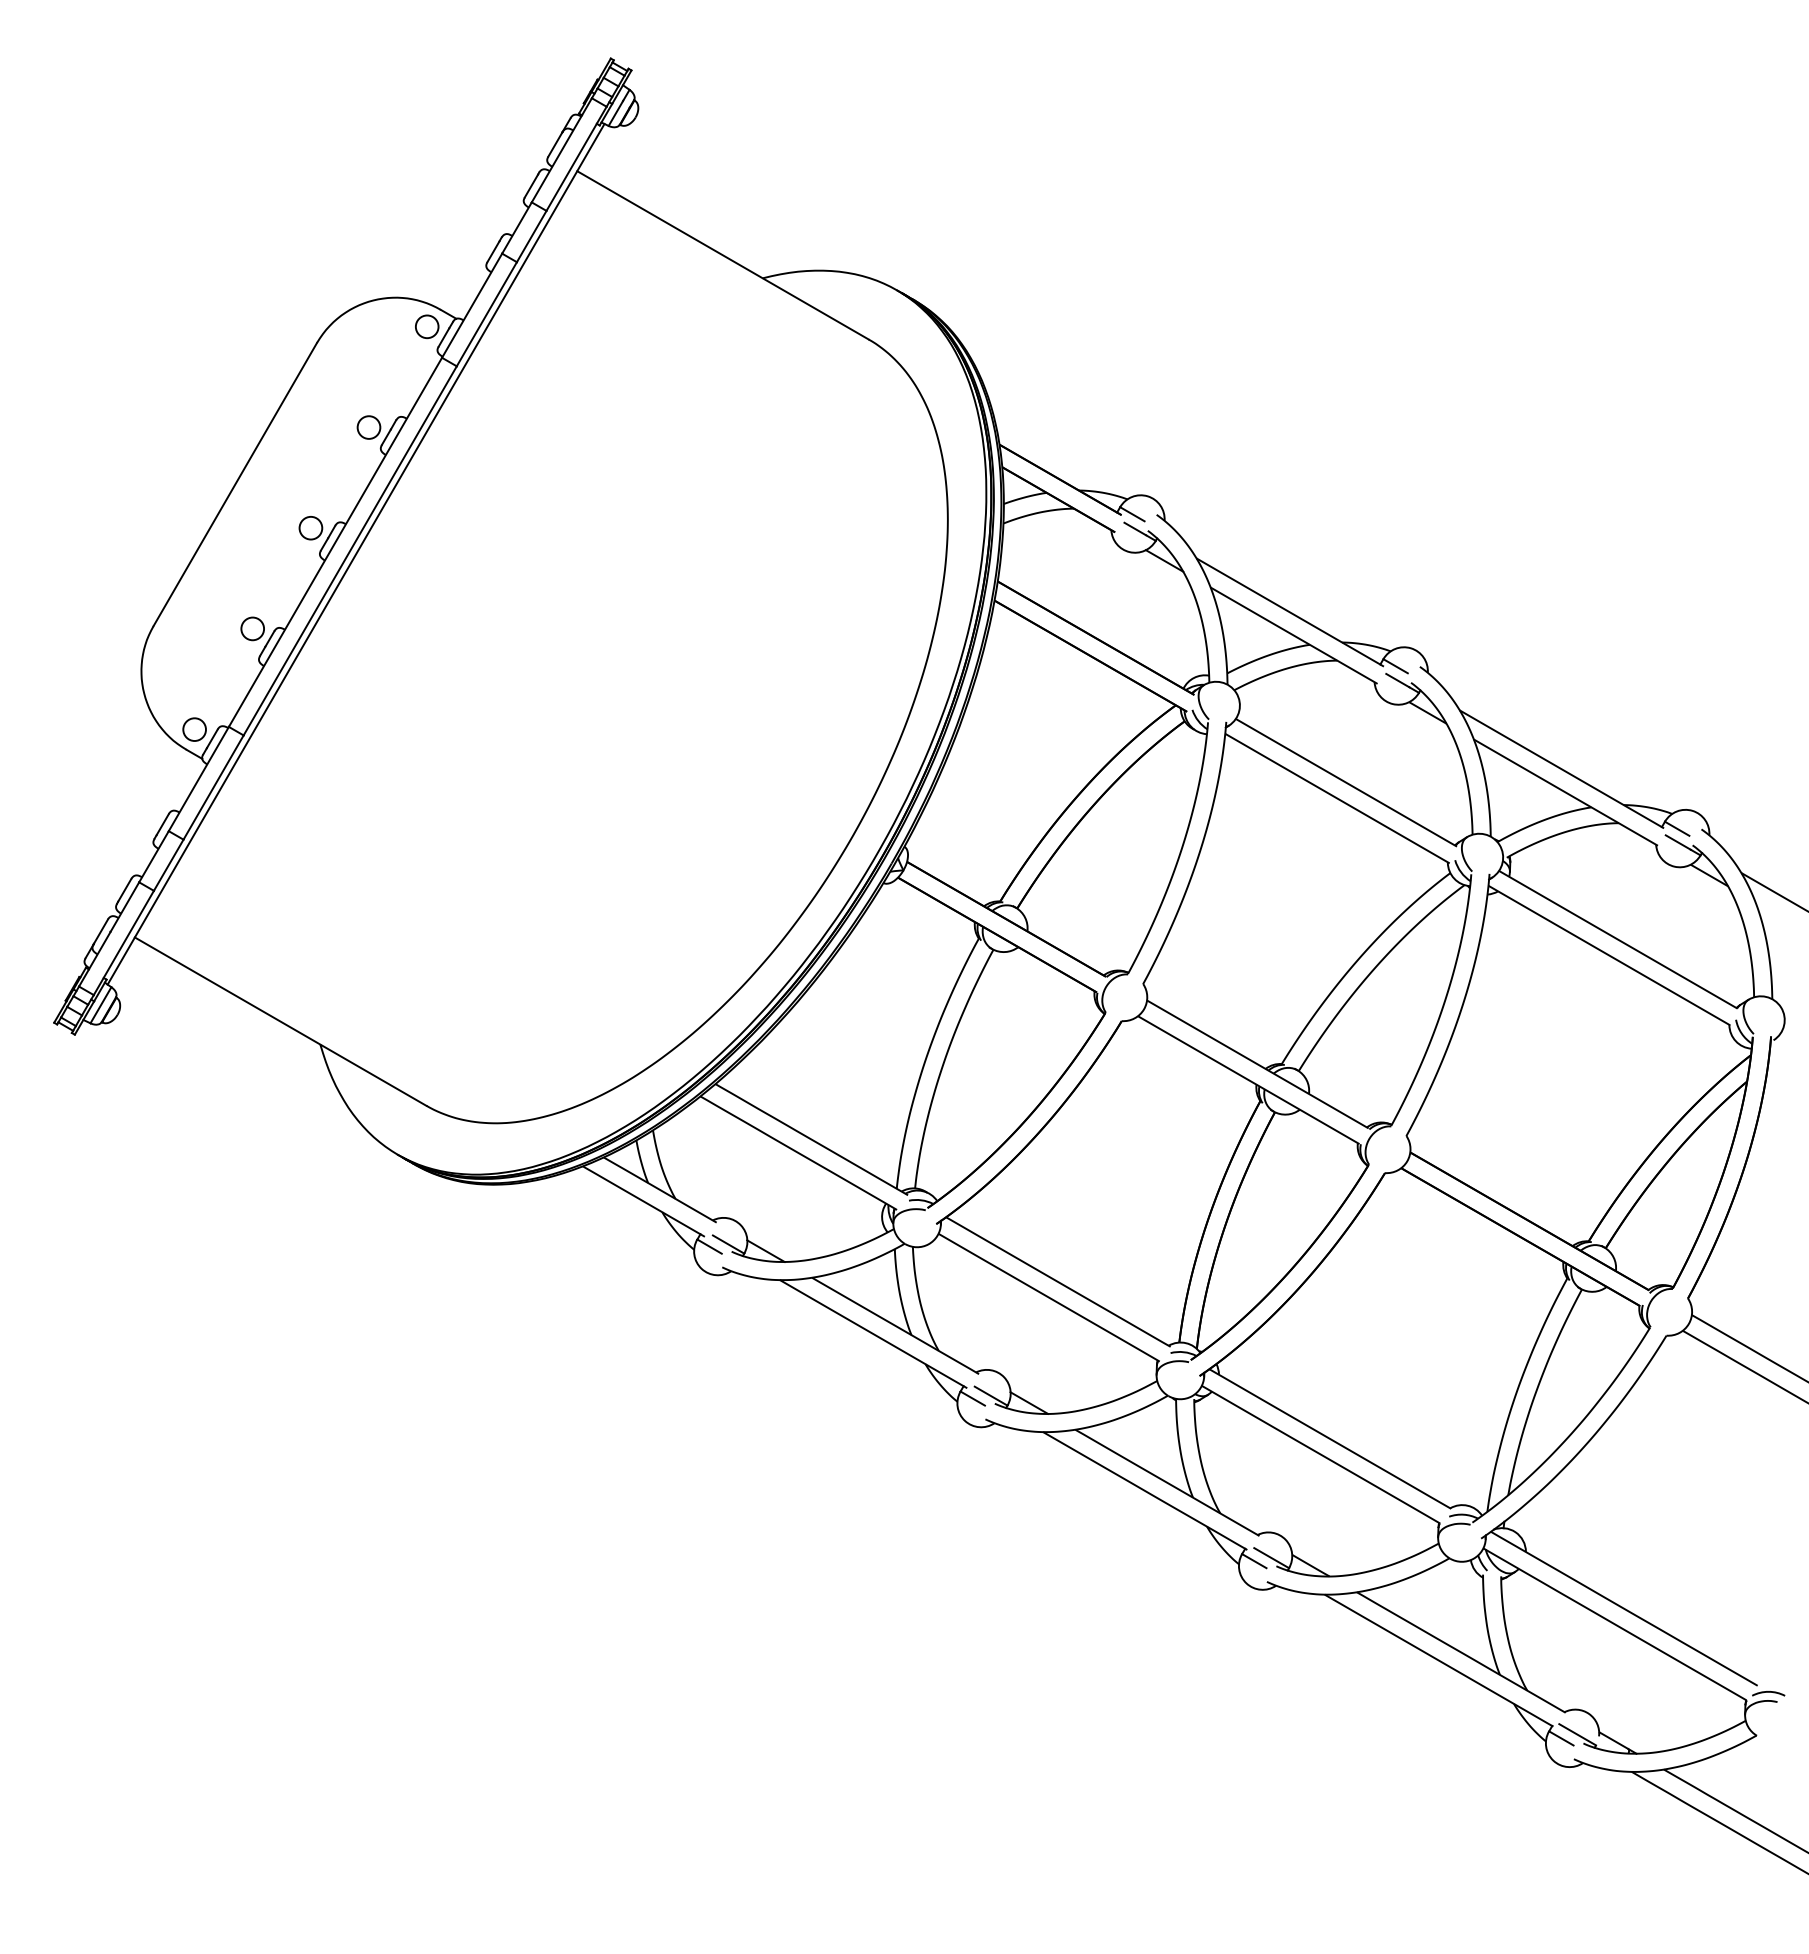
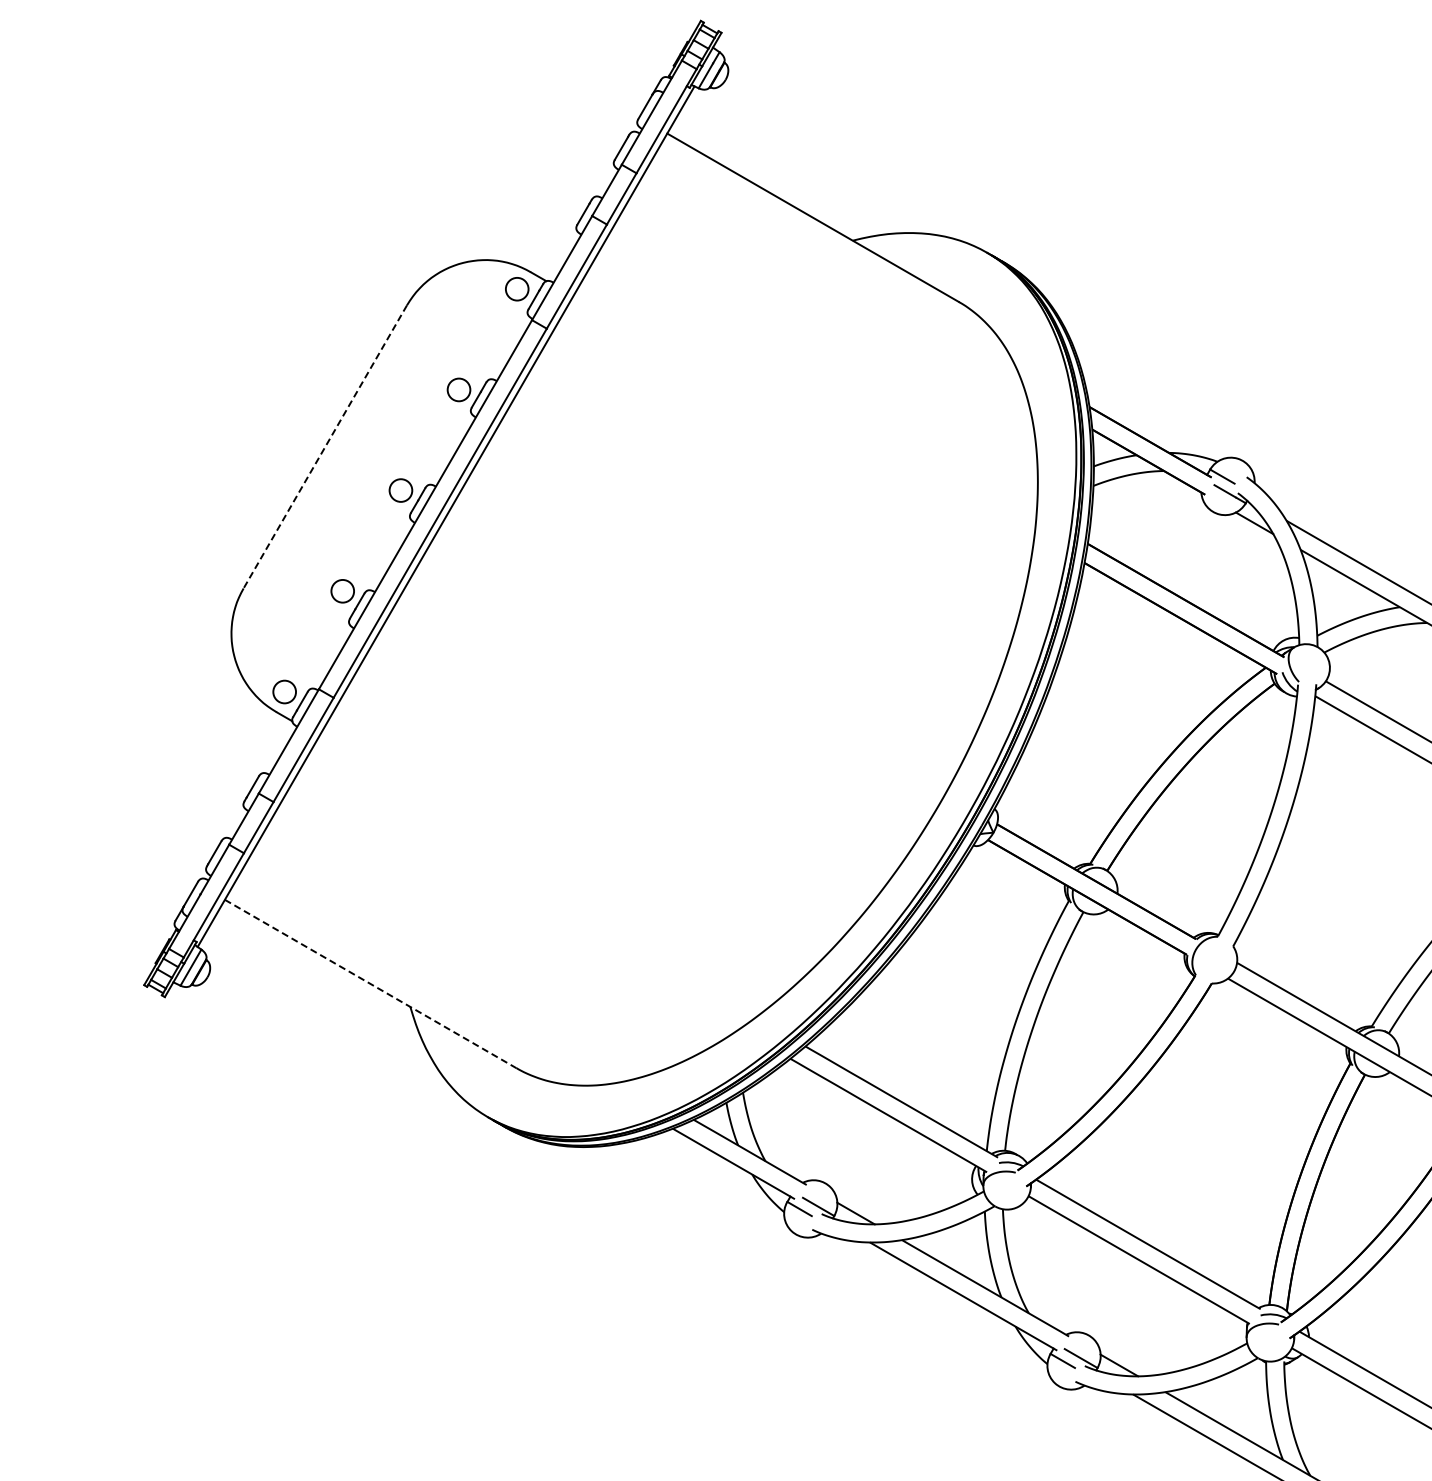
line: (235, 485) -> (325, 447), solid -> dashed
line: (281, 1021) -> (371, 983), solid -> dashed

